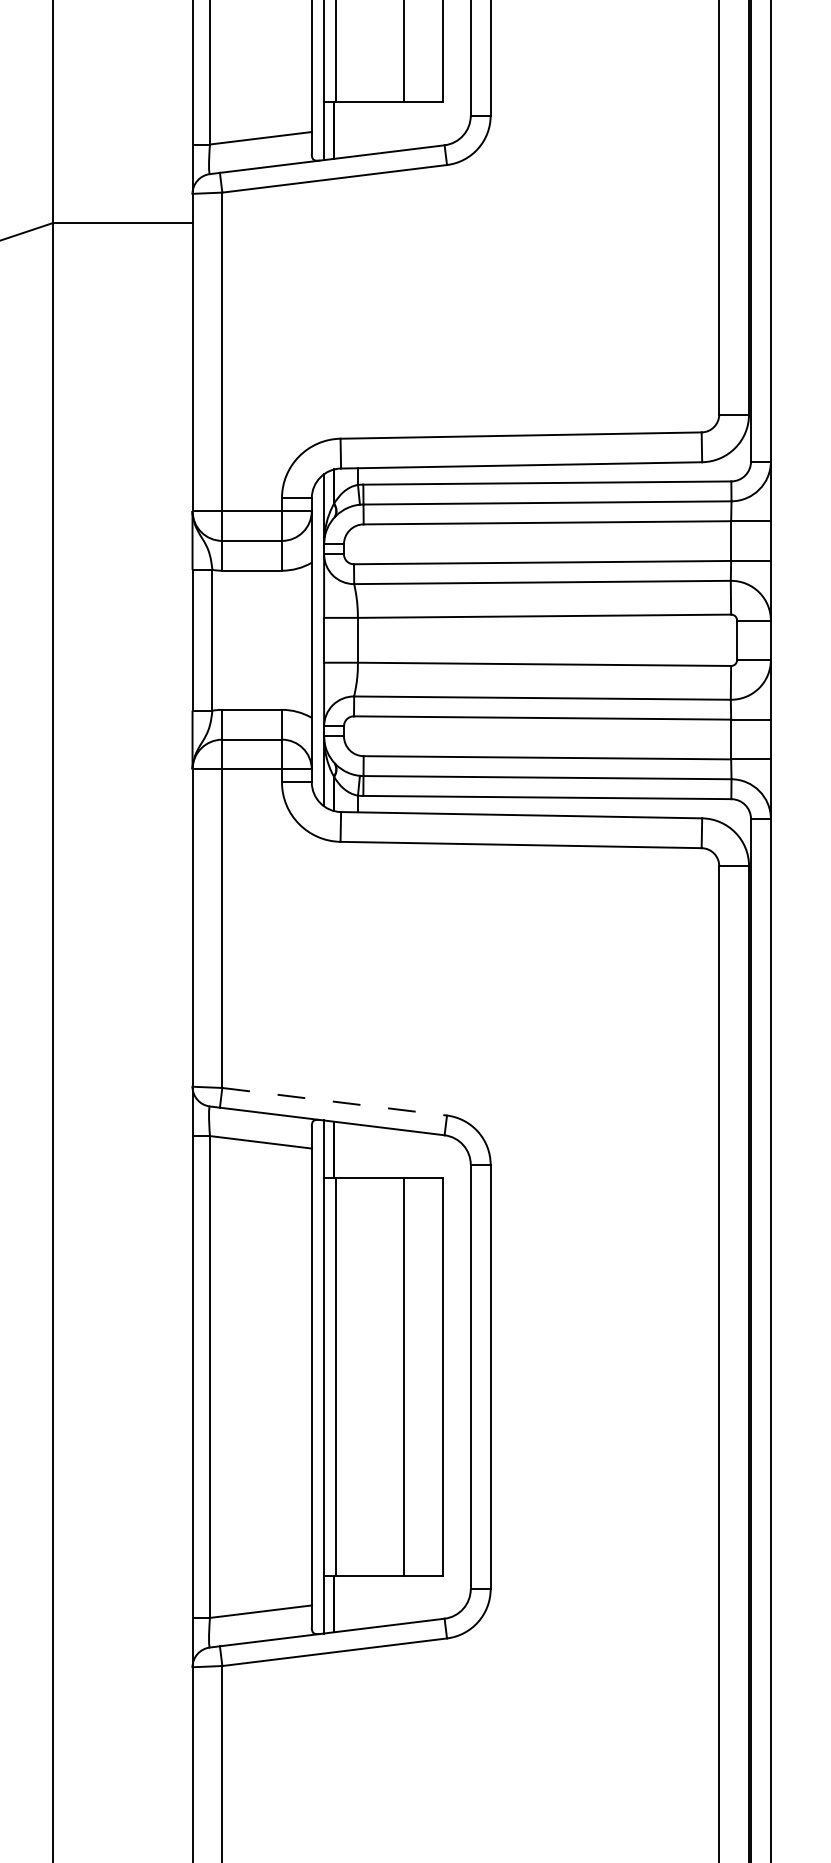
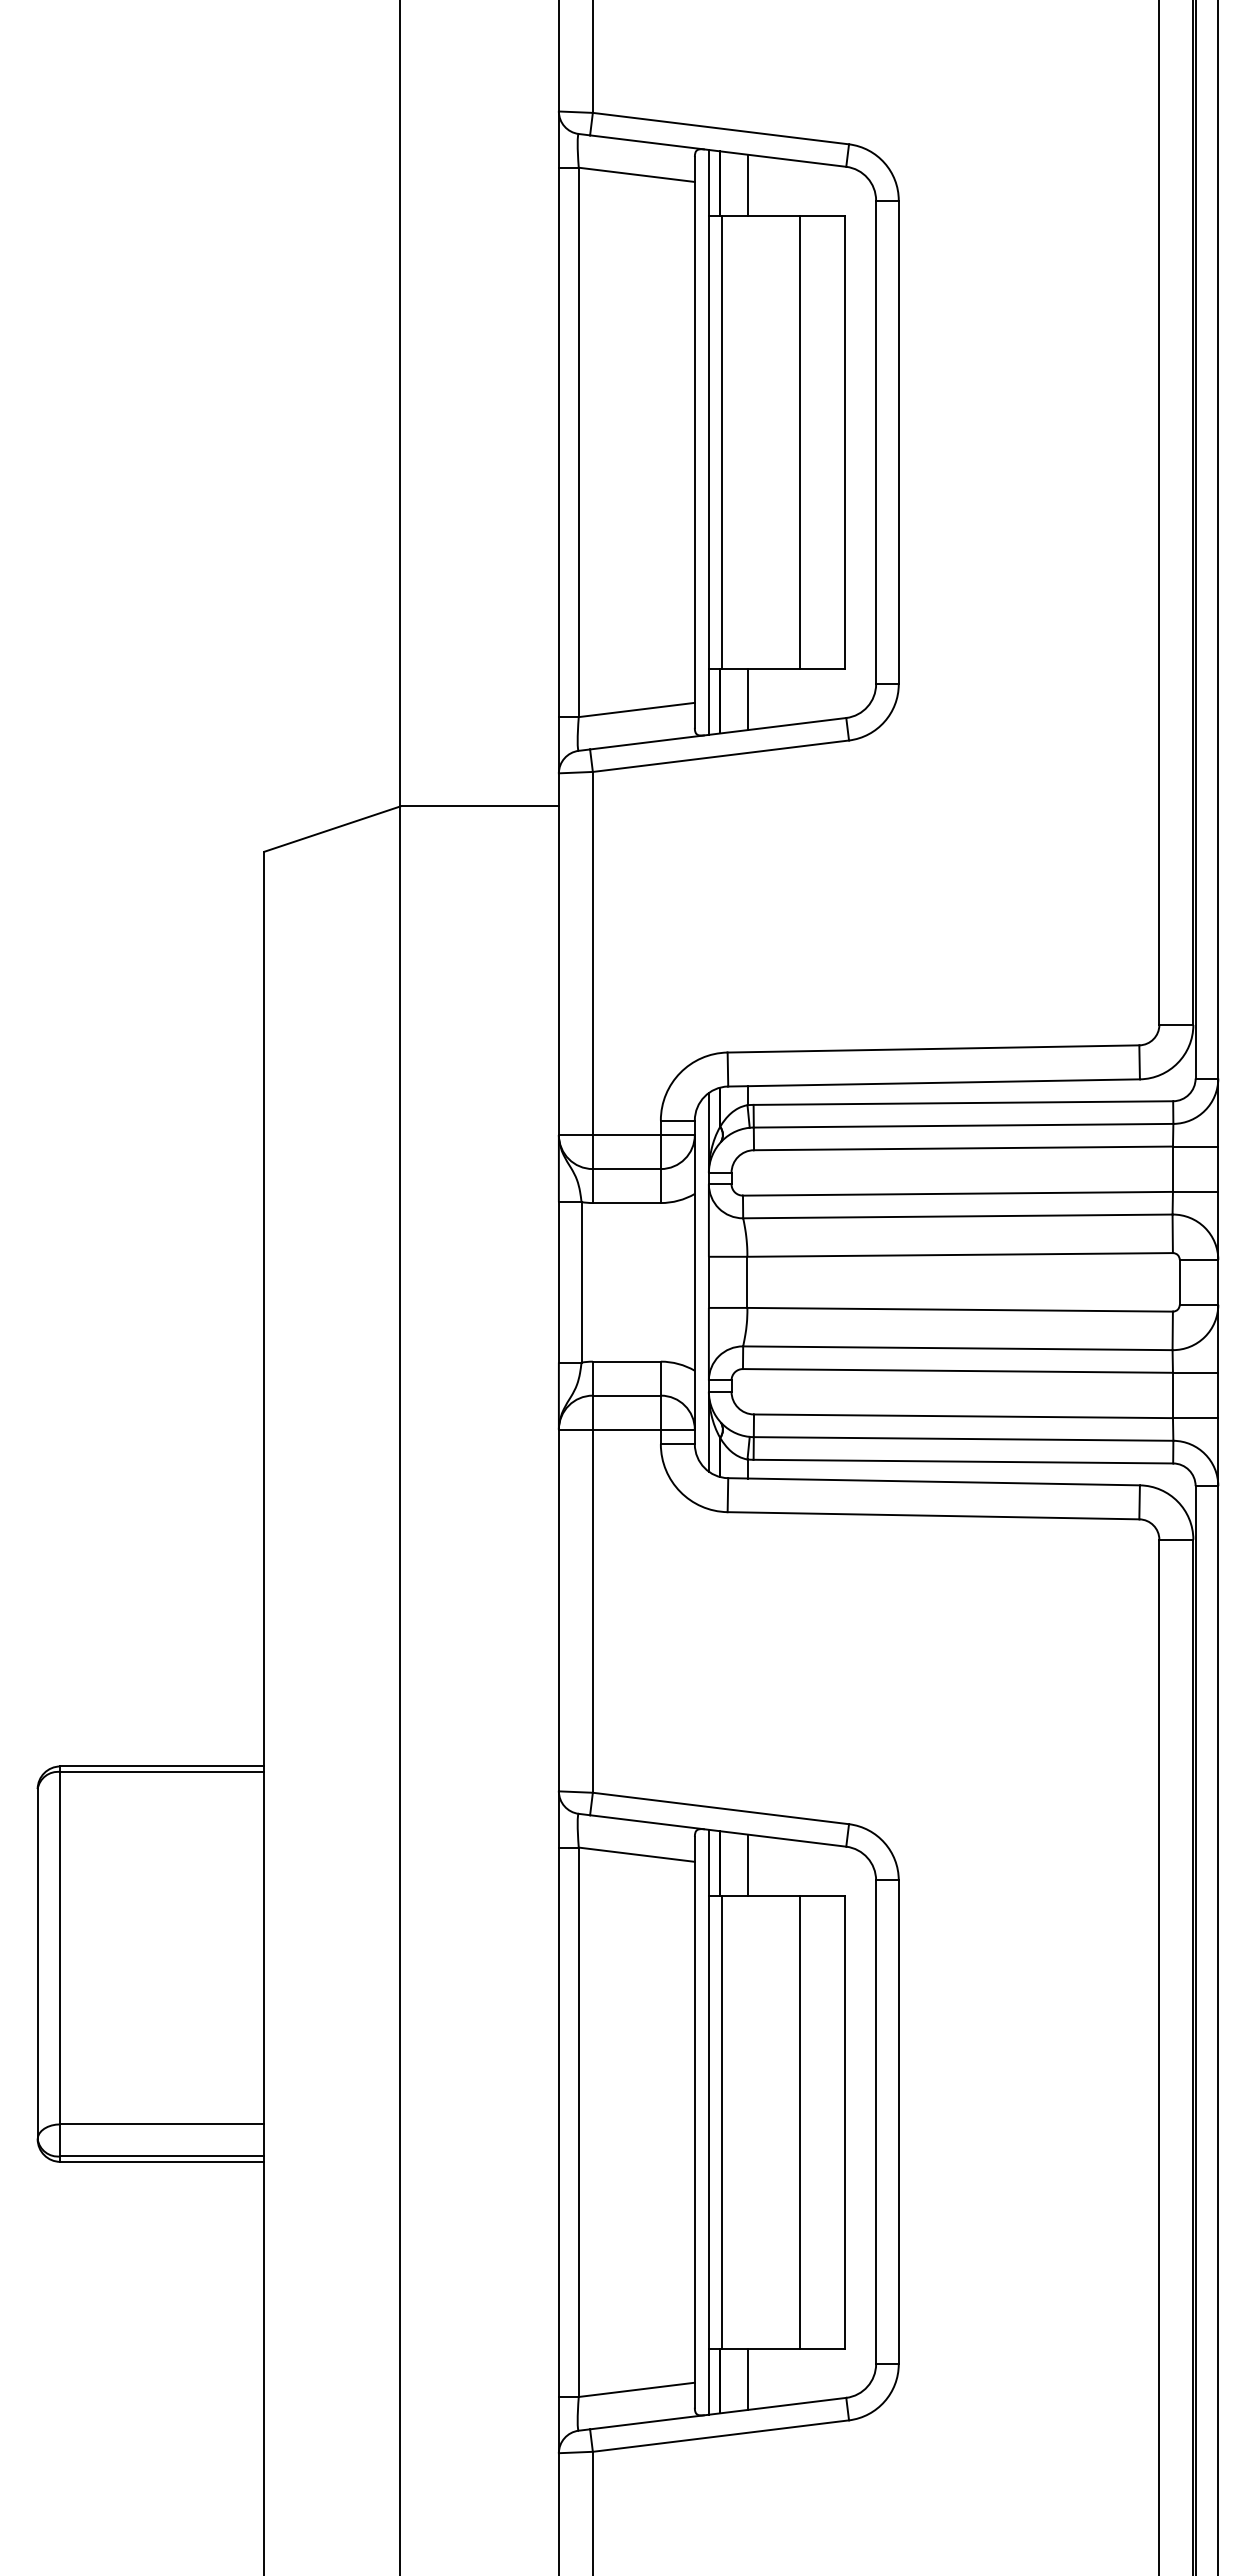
line: (357, 129) -> (747, 699), added
line: (335, 1101) -> (721, 1808), dashed -> solid
line: (357, 1150) -> (747, 1864), added
line: (357, 1602) -> (747, 2379), added

